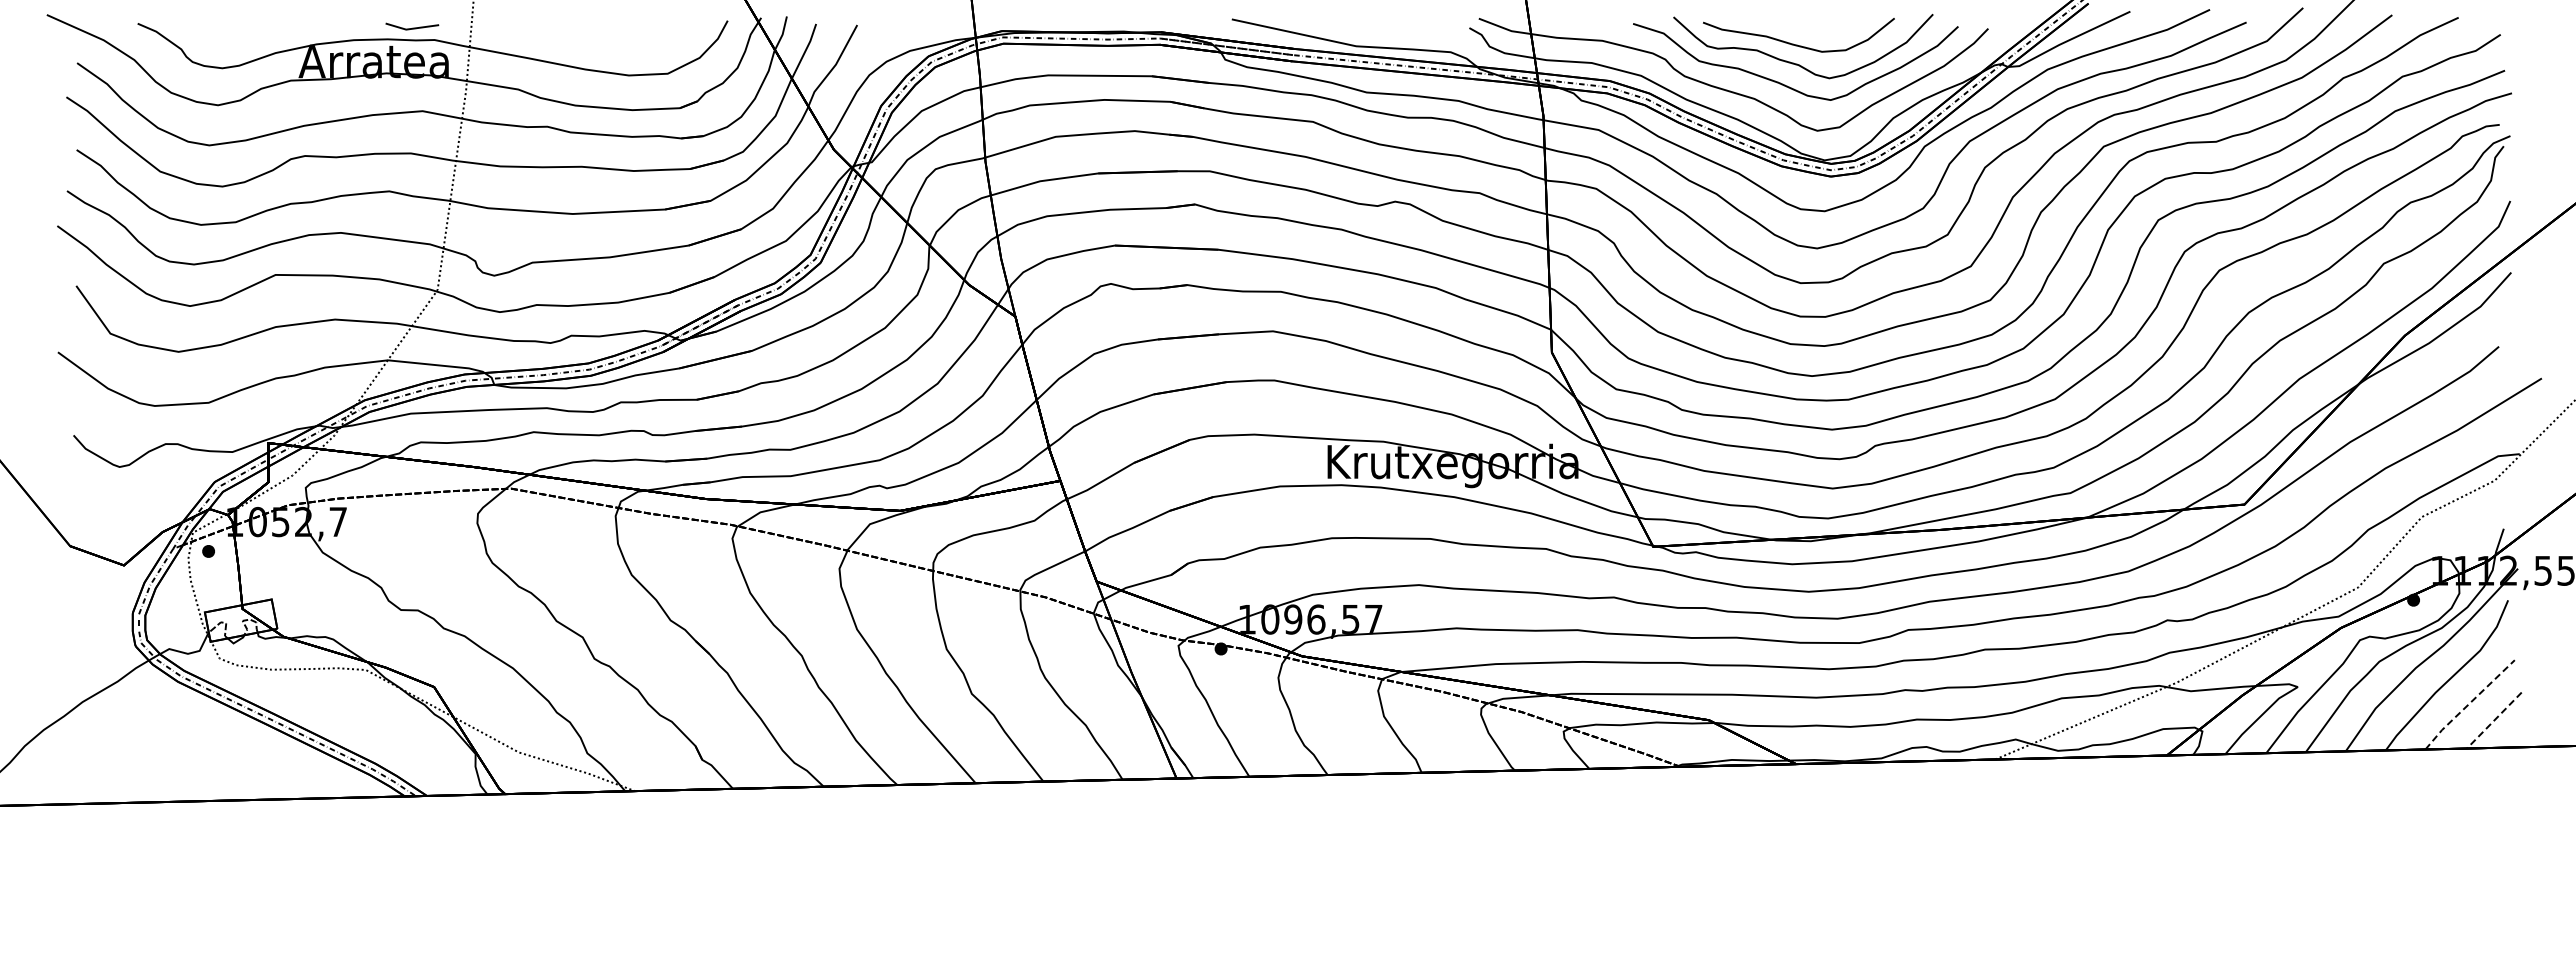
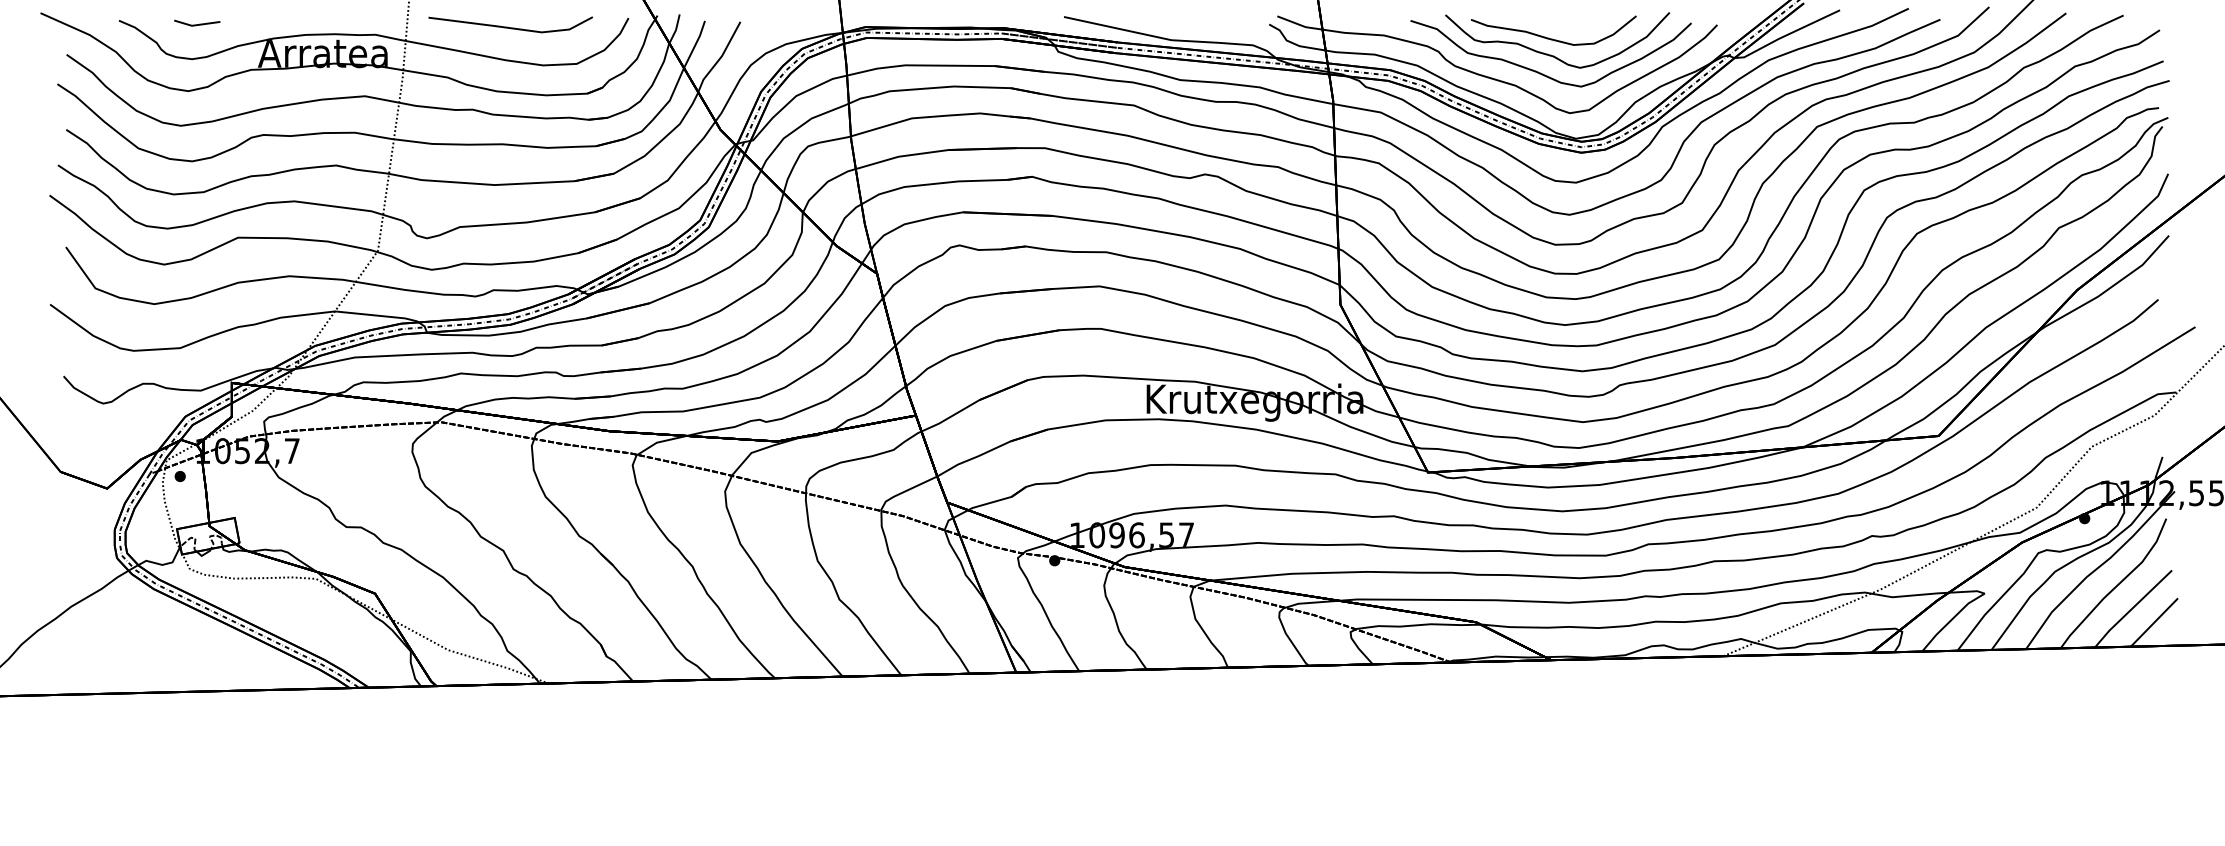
line: (412, 27) -> (197, 23), moved
line: (591, 31) -> (510, 27), added
line: (2468, 704) -> (2132, 608), dashed -> solid
line: (2493, 720) -> (2153, 622), dashed -> solid

